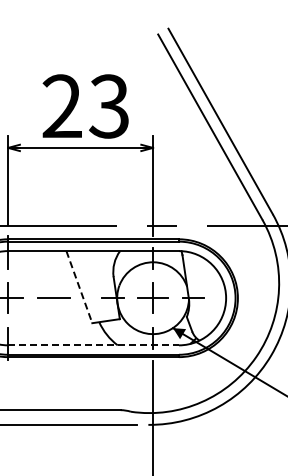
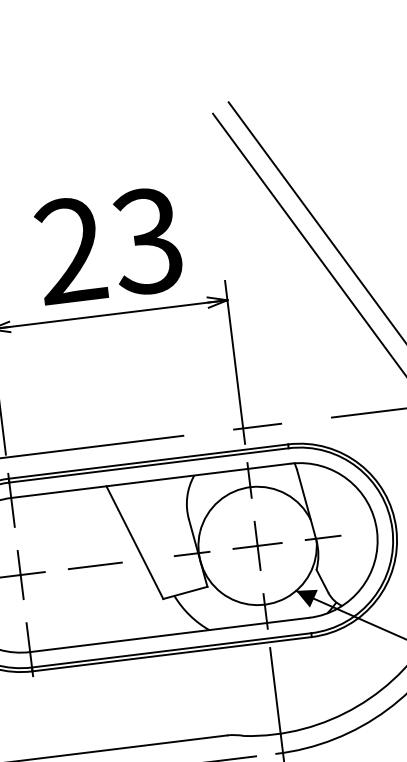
line: (79, 287) -> (135, 543), dashed -> solid
line: (94, 345) -> (171, 634), dashed -> solid

